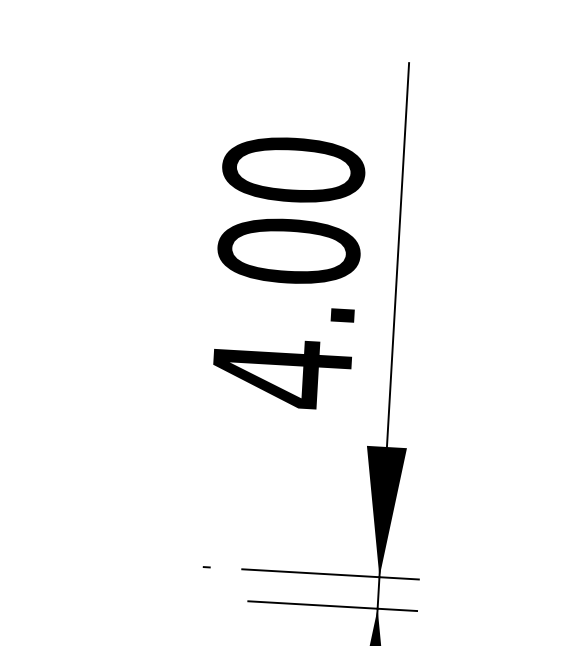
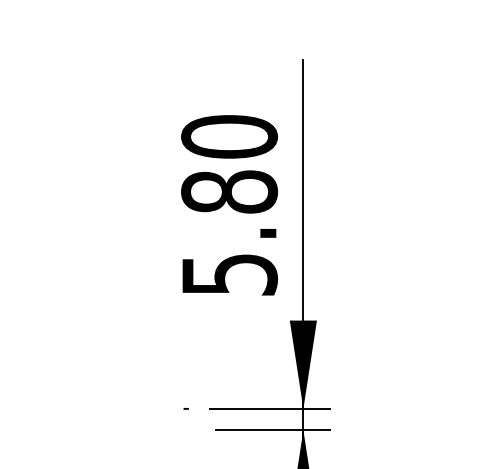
text: (285, 312) -> (229, 233), 4.00 -> 5.80

